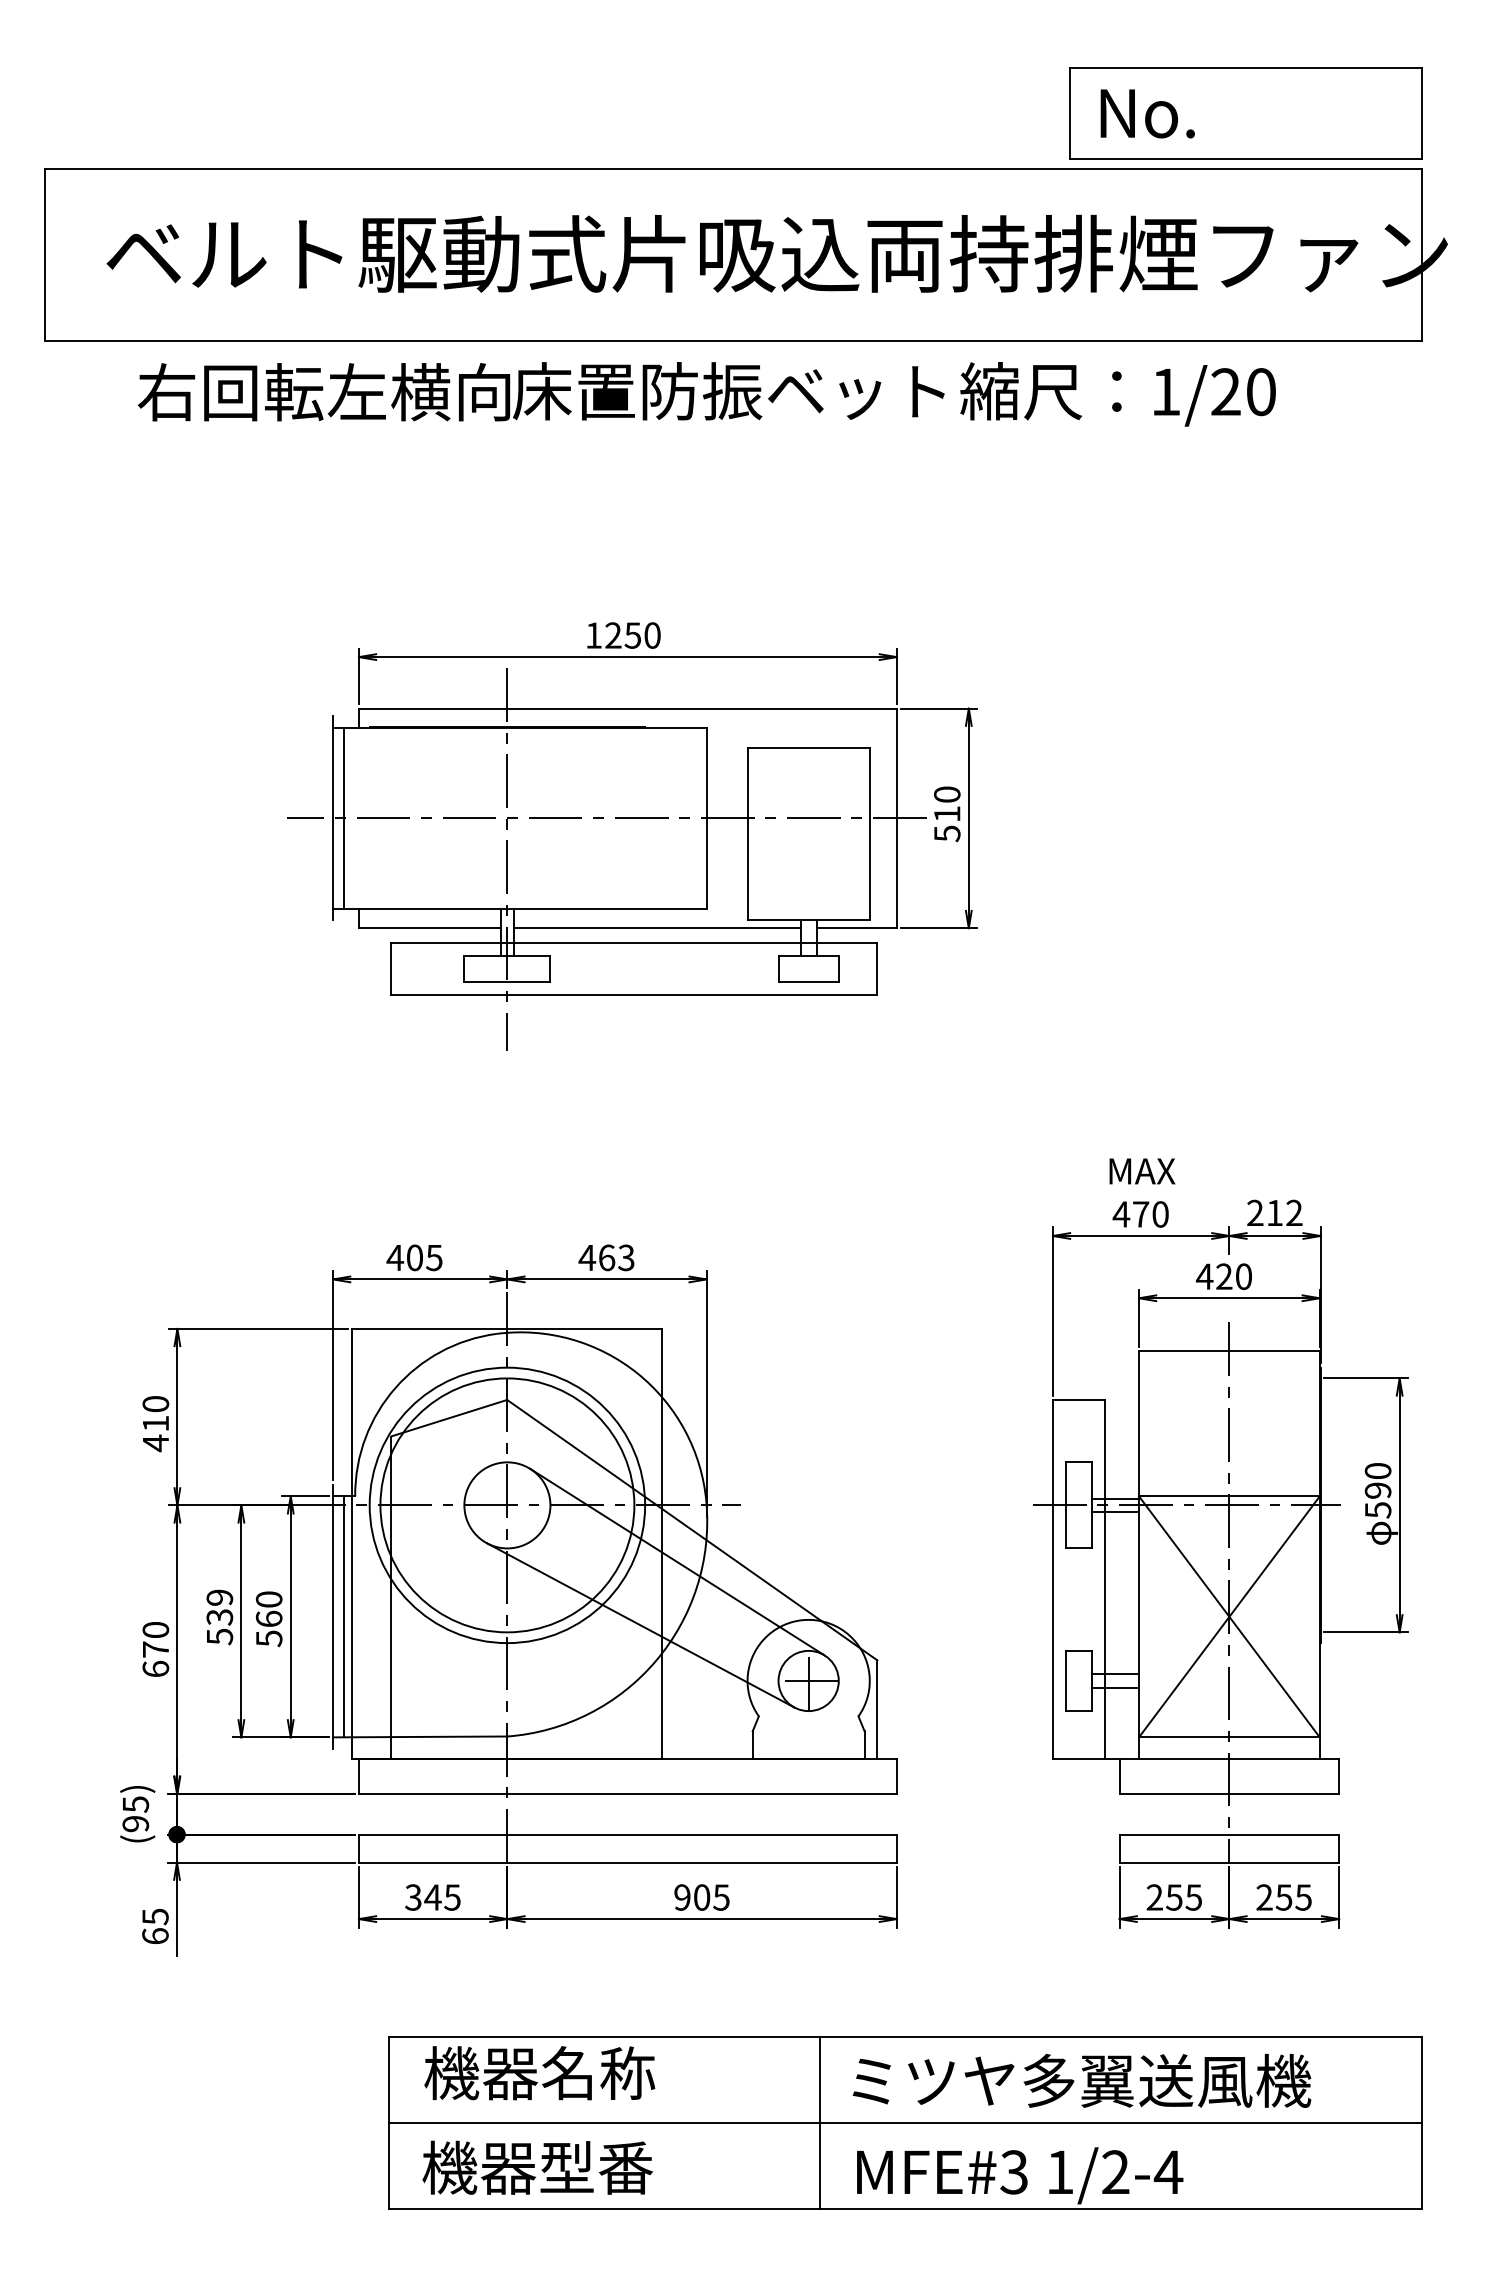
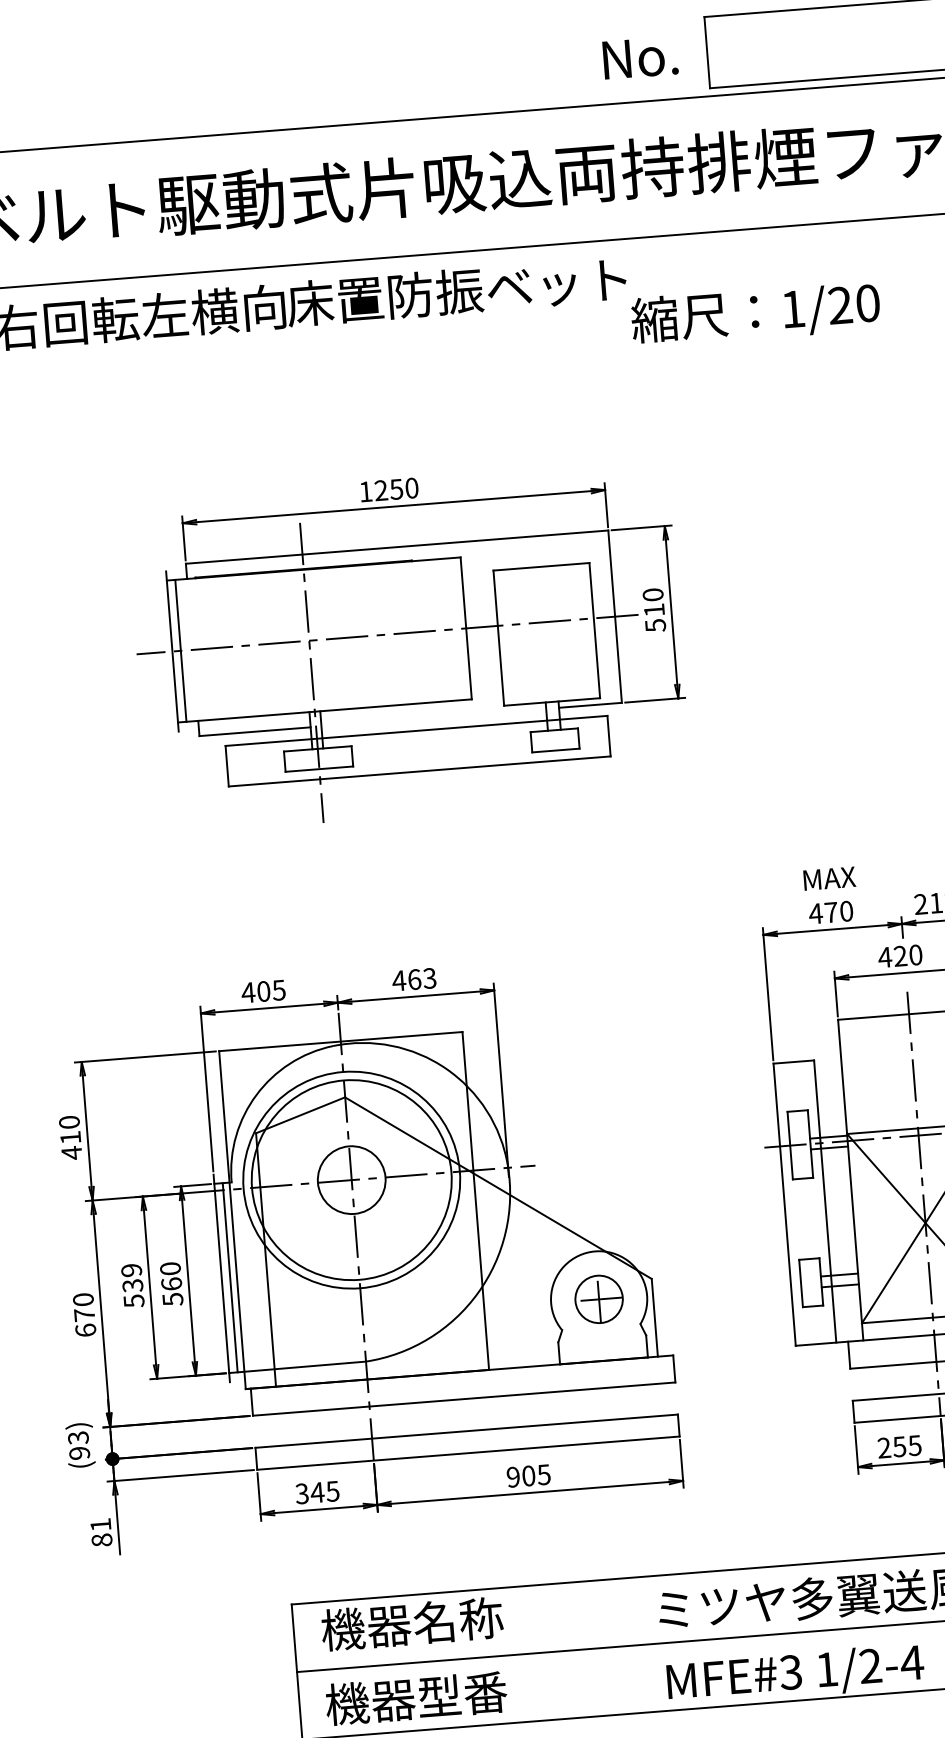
text: (1147, 113) -> (640, 57), moved
text: (1117, 394) -> (755, 314), moved
line: (657, 928) -> (433, 717), removed
line: (677, 1562) -> (488, 1214), removed
line: (640, 1625) -> (463, 1266), removed
text: (135, 1804) -> (78, 1437), (95) -> (93)
text: (155, 1926) -> (101, 1532), 65 -> 81
line: (819, 2122) -> (634, 1645), removed

